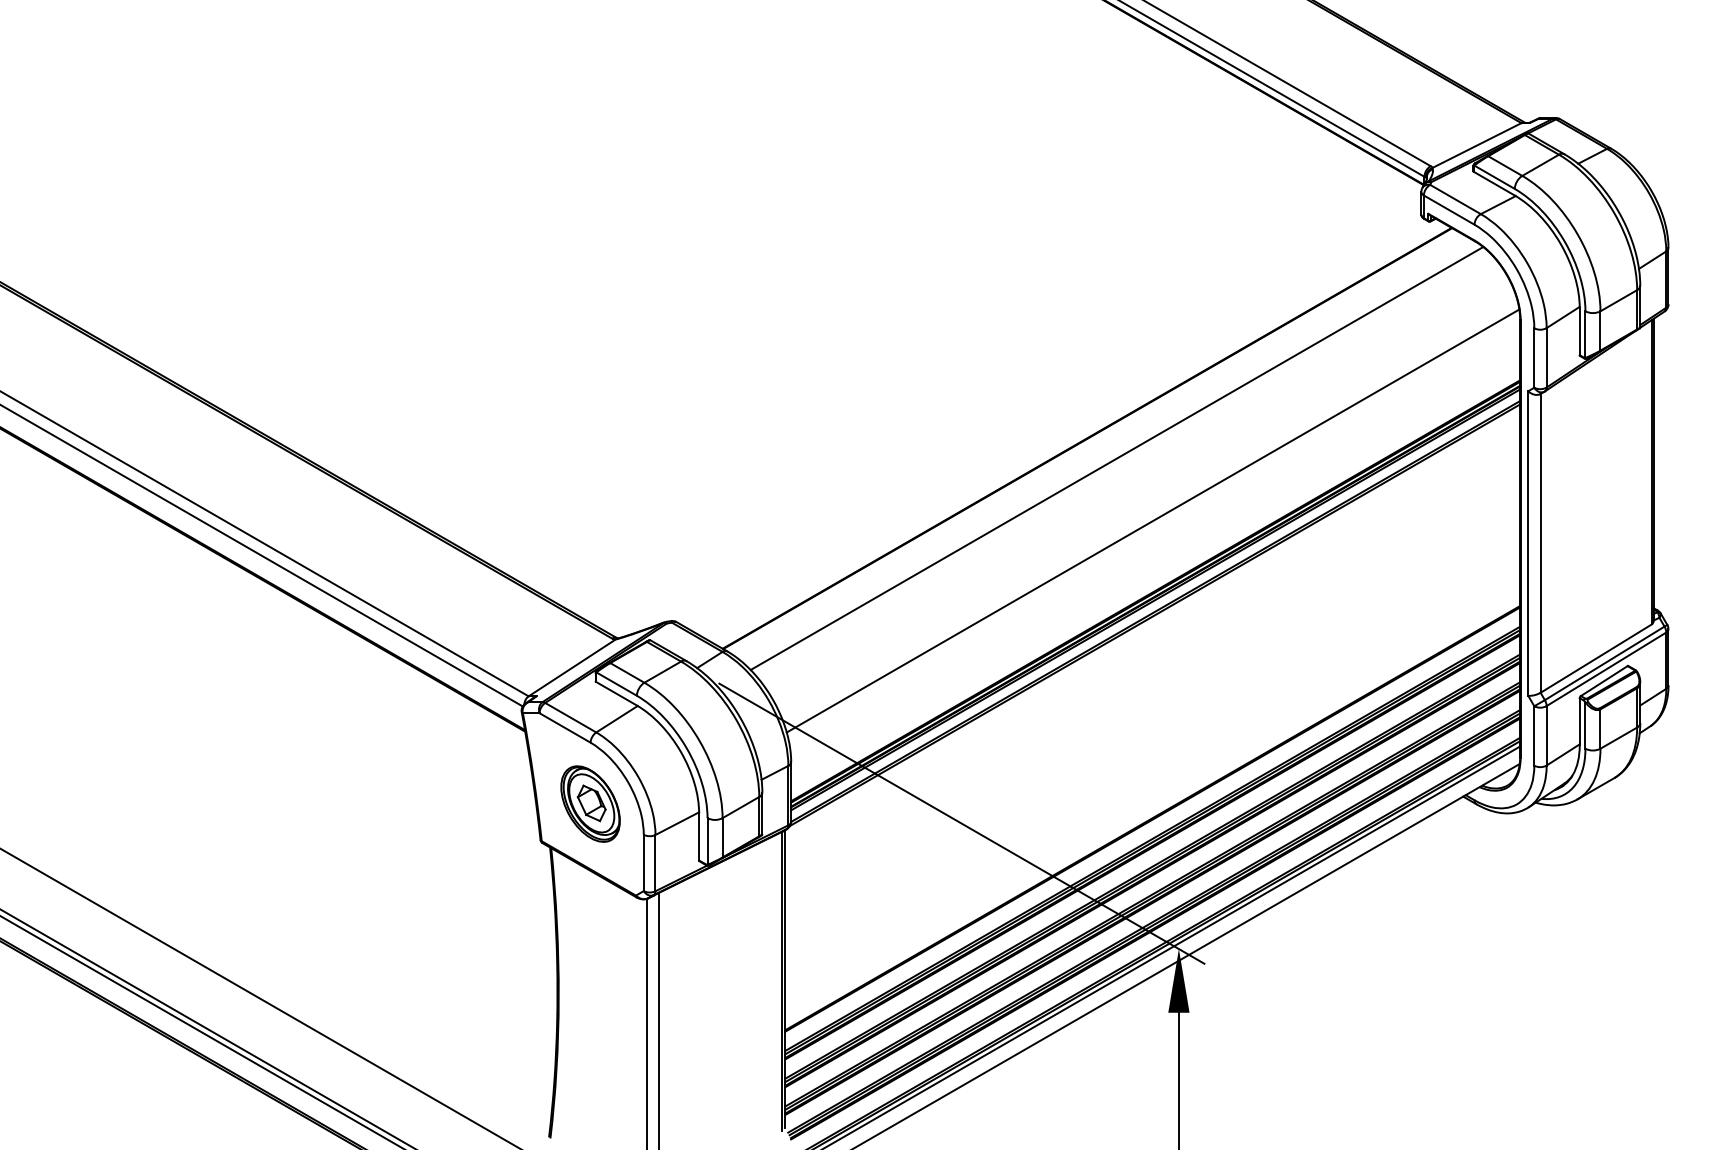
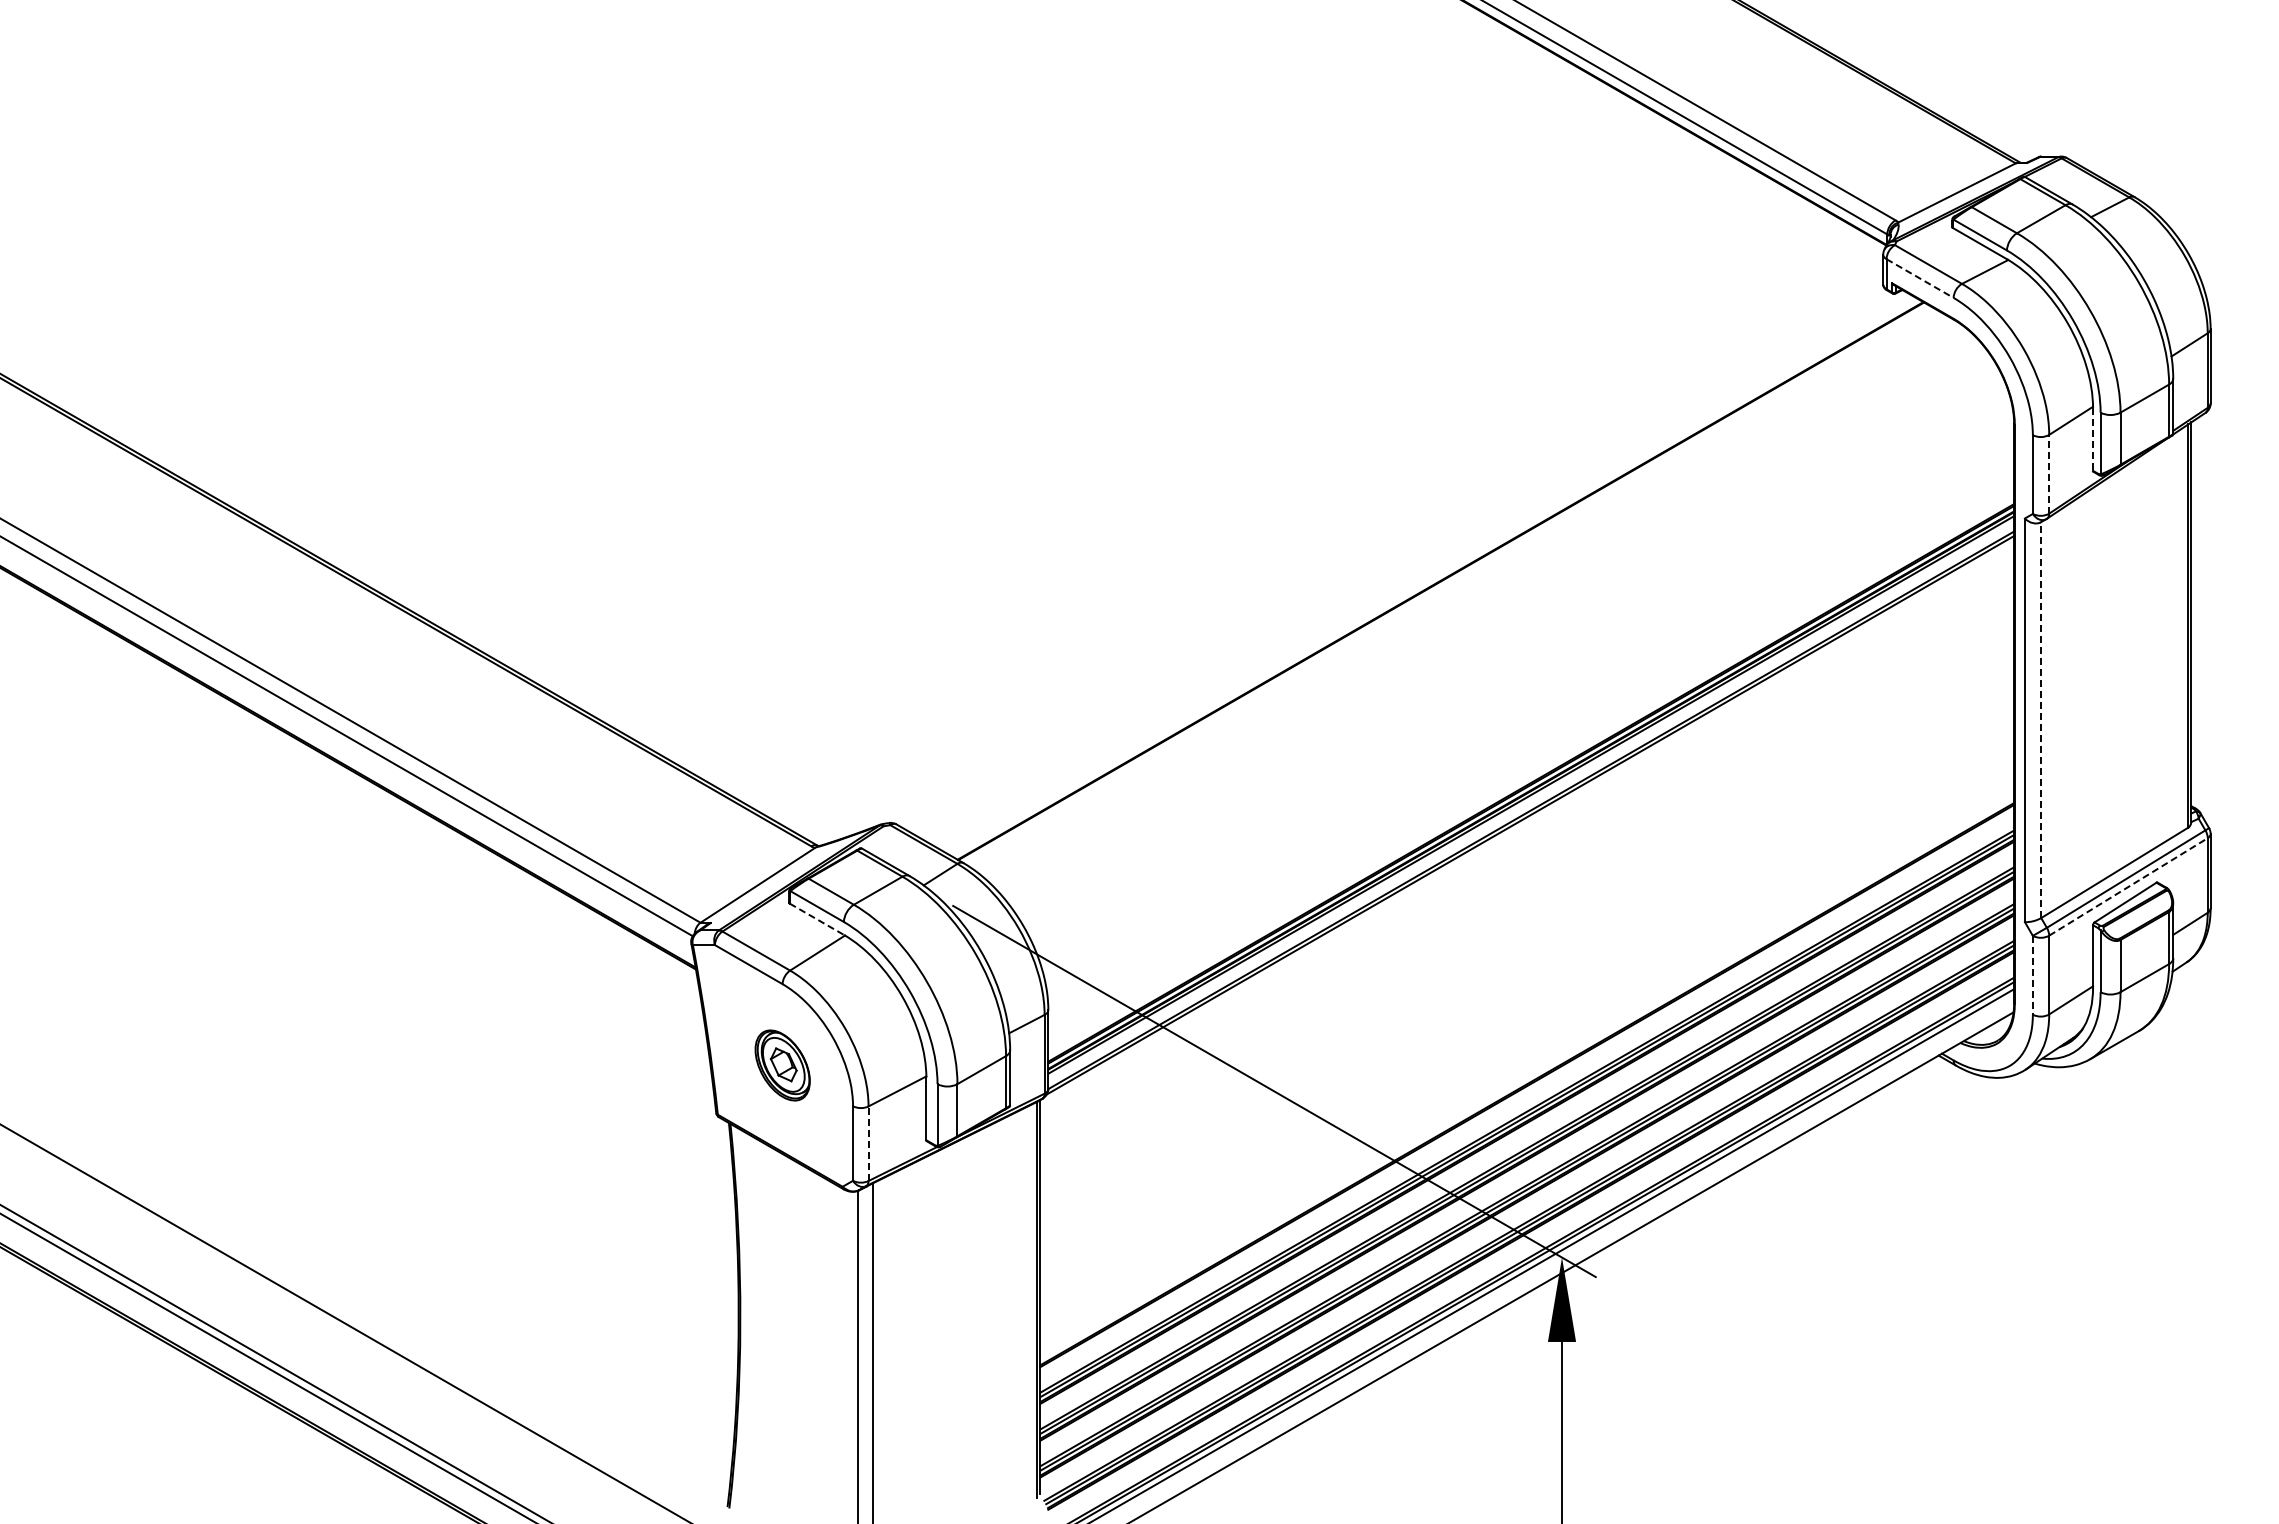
line: (1449, 210) -> (1920, 278), solid -> dashed
line: (1580, 332) -> (2093, 440), solid -> dashed
line: (1546, 357) -> (2049, 473), solid -> dashed
line: (1116, 458) -> (1479, 607), removed
line: (1152, 521) -> (1527, 690), removed
line: (1540, 543) -> (2041, 720), solid -> dashed
line: (1606, 668) -> (2128, 886), solid -> dashed
line: (616, 693) -> (817, 919), solid -> dashed
line: (1534, 736) -> (2032, 975), solid -> dashed
part: (590, 804) -> (782, 1065), size x0.7
line: (655, 862) -> (868, 1143), solid -> dashed

